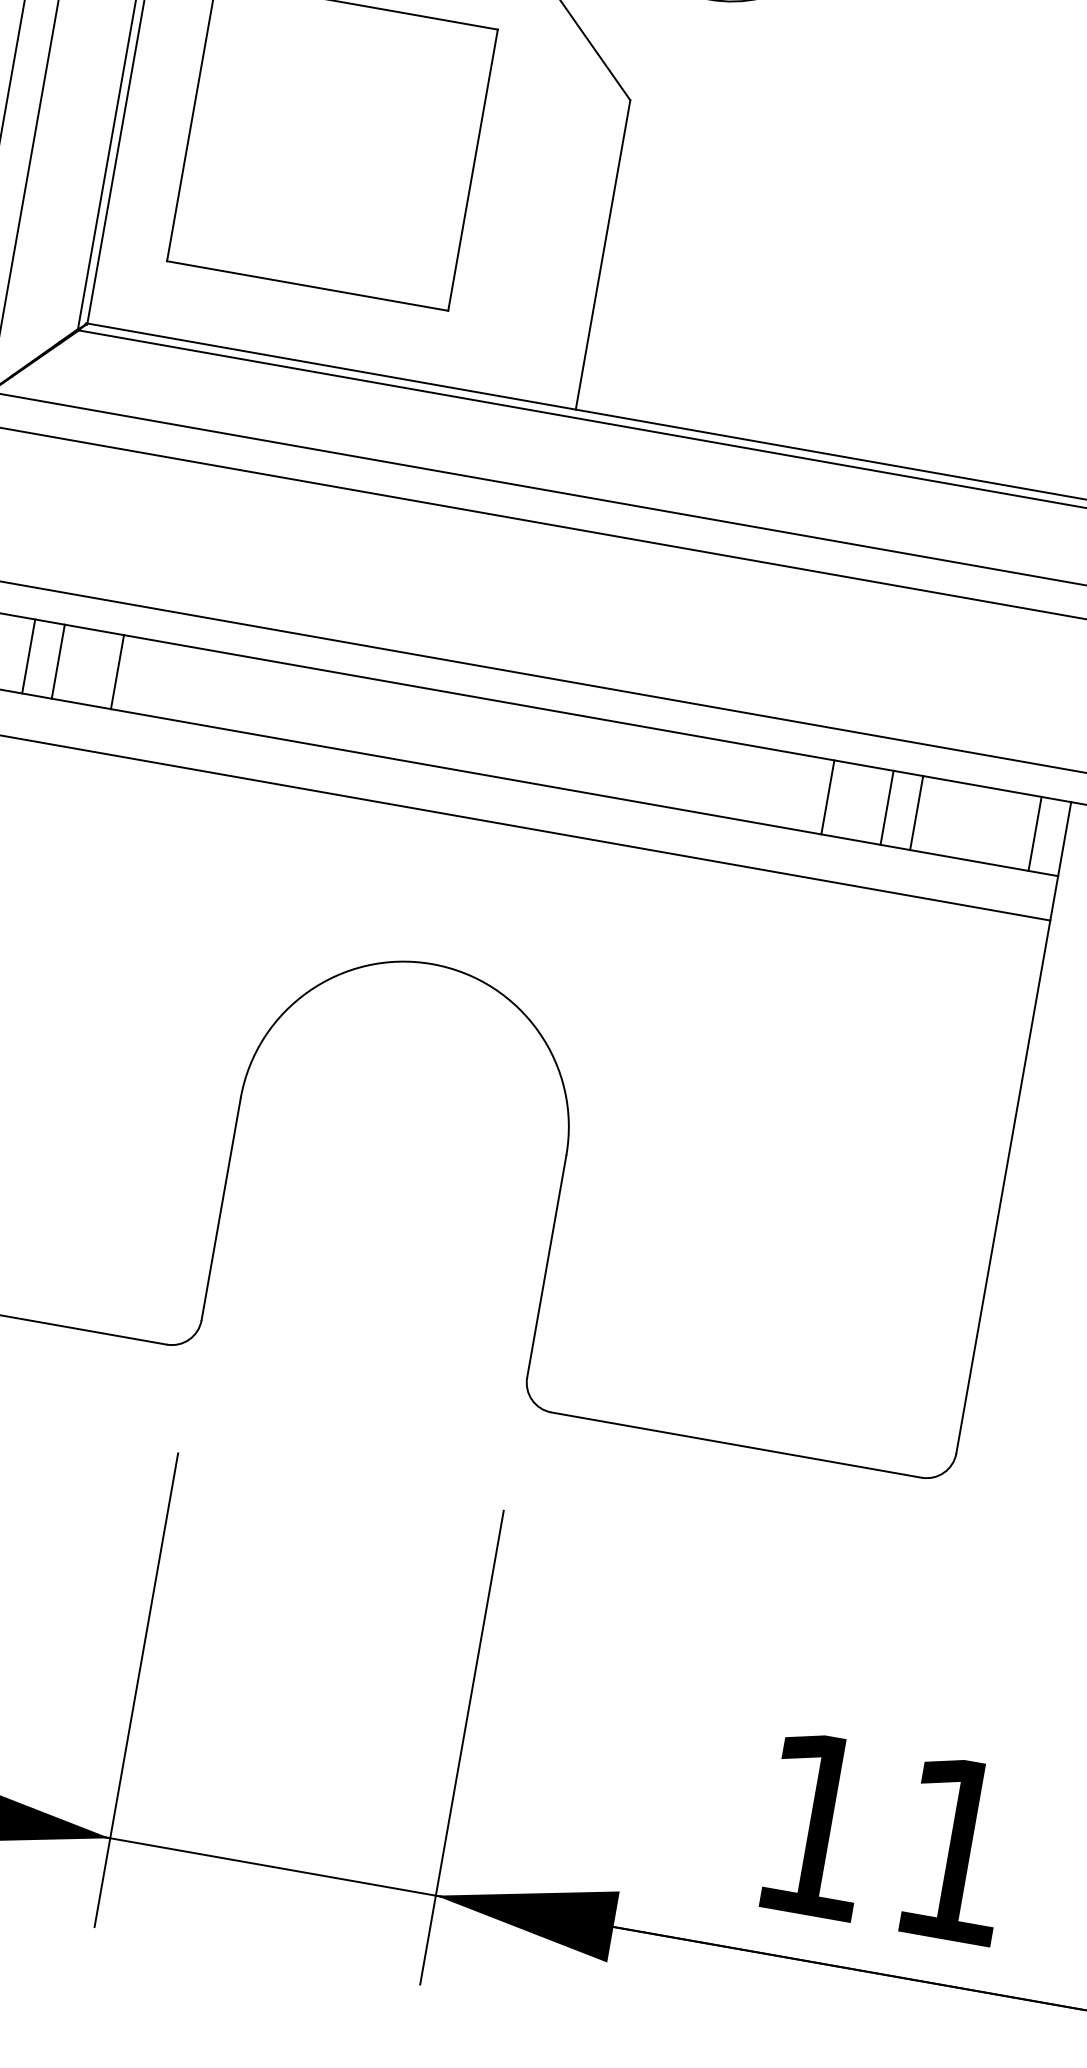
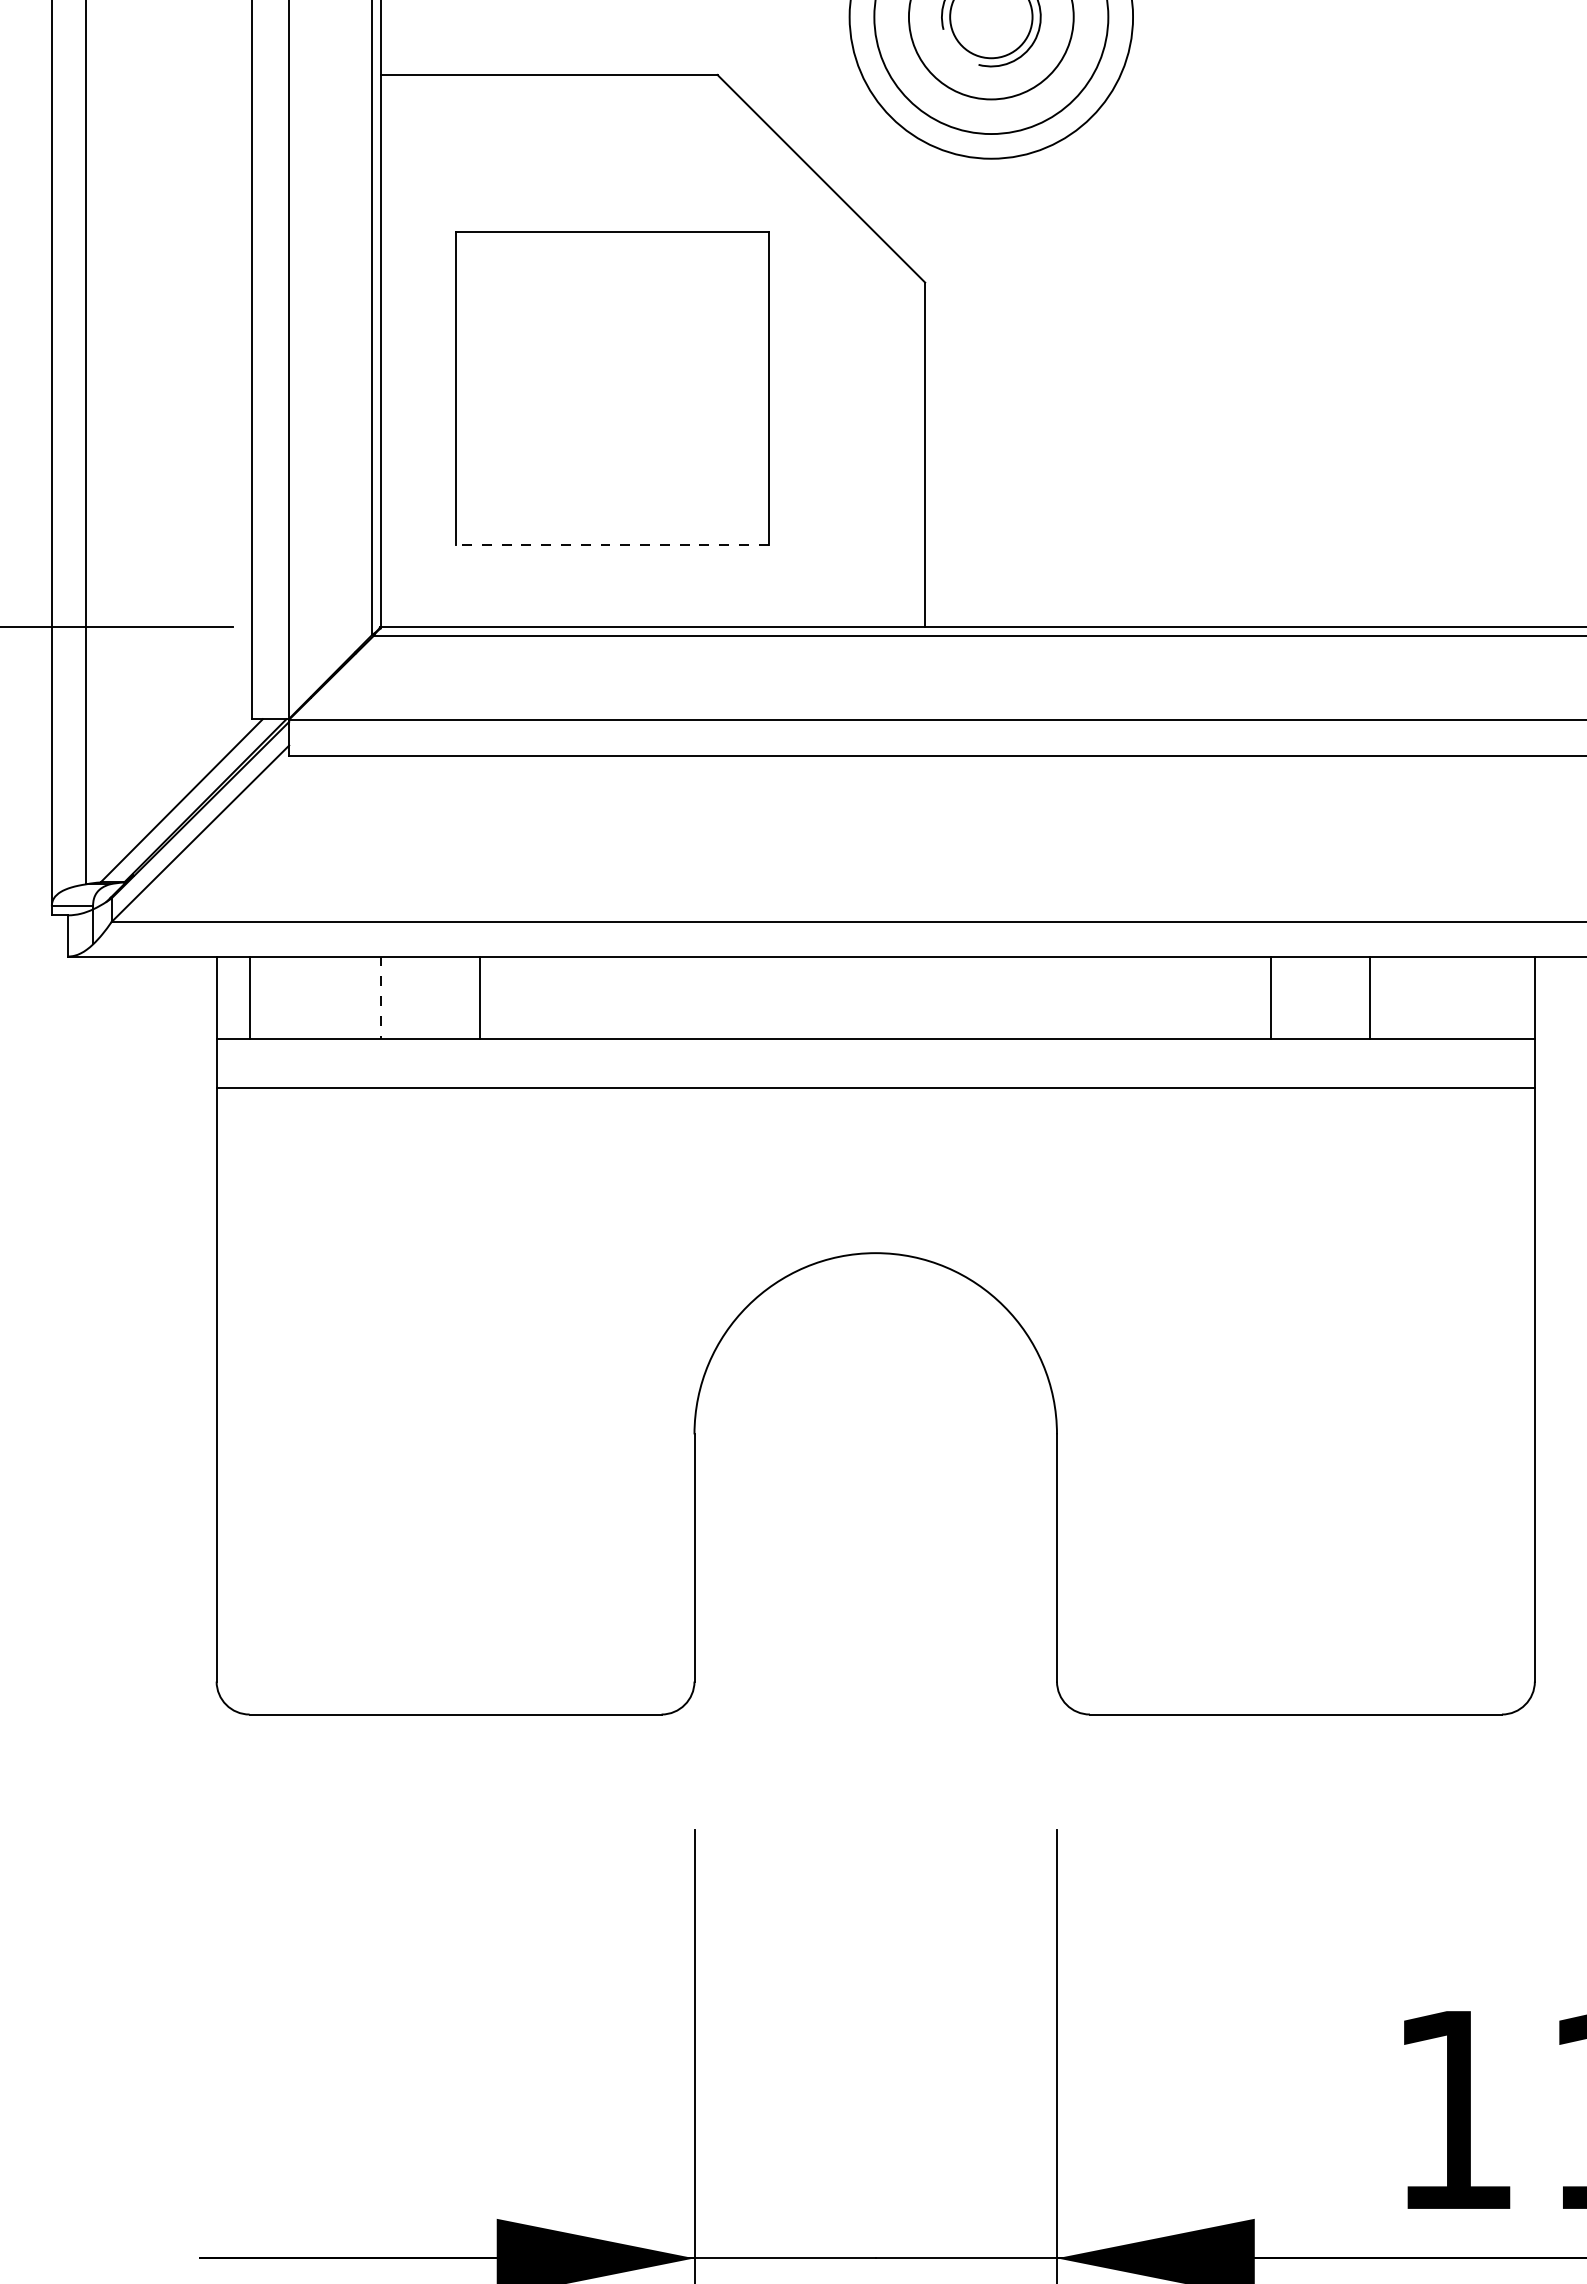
line: (308, 286) -> (612, 544), solid -> dashed
line: (28, 657) -> (381, 998), solid -> dashed
line: (58, 661) -> (414, 997), removed
line: (887, 807) -> (1337, 997), removed
line: (1034, 833) -> (1501, 997), removed

